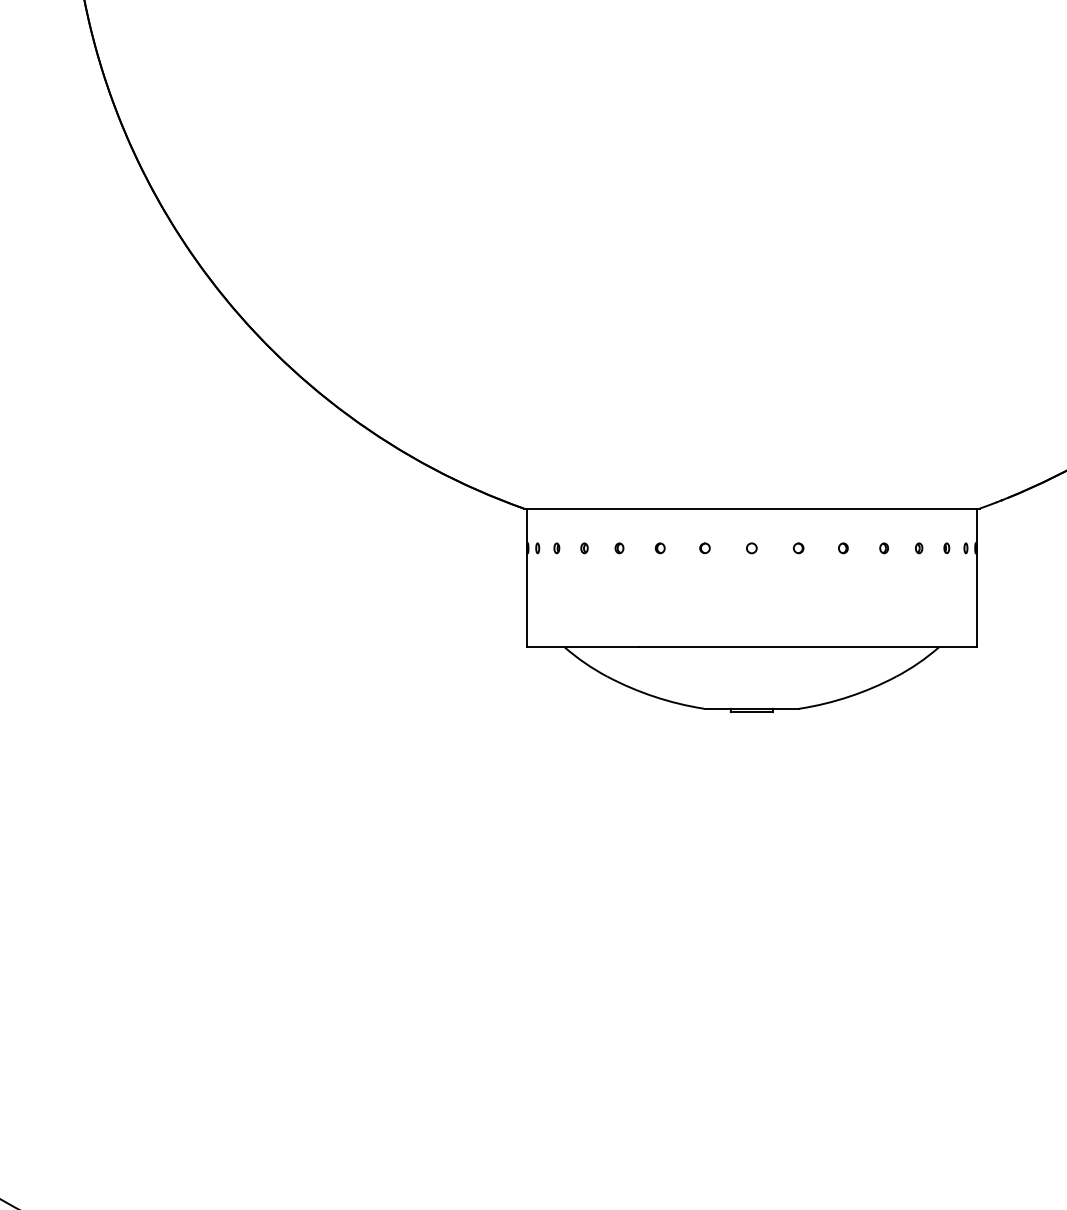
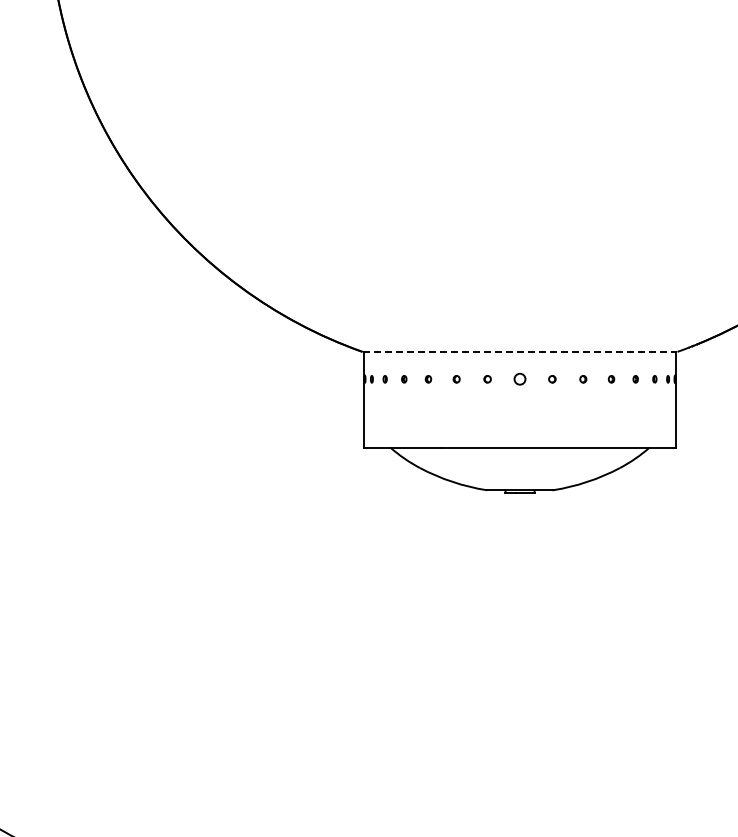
line: (752, 508) -> (520, 351), solid -> dashed
circle: (751, 548) -> (519, 379), size x1.6

